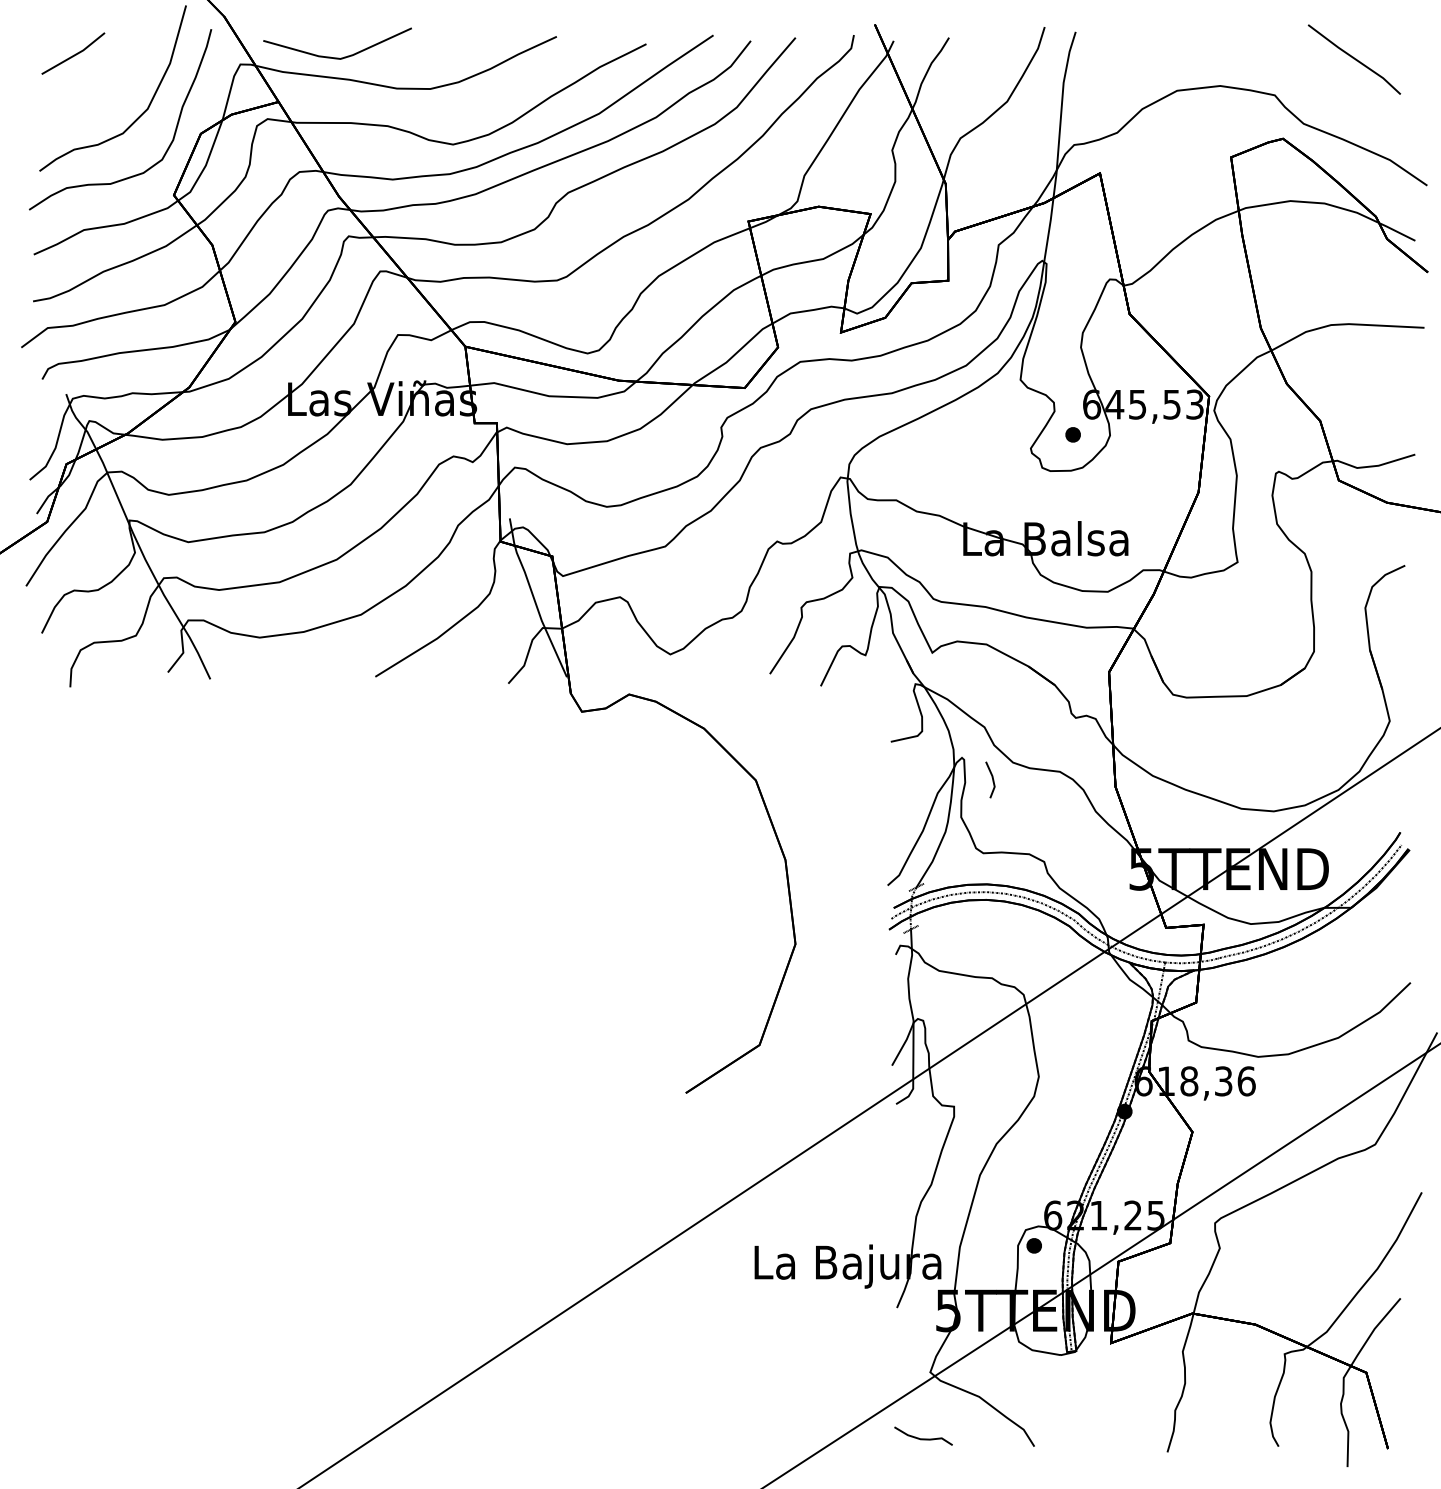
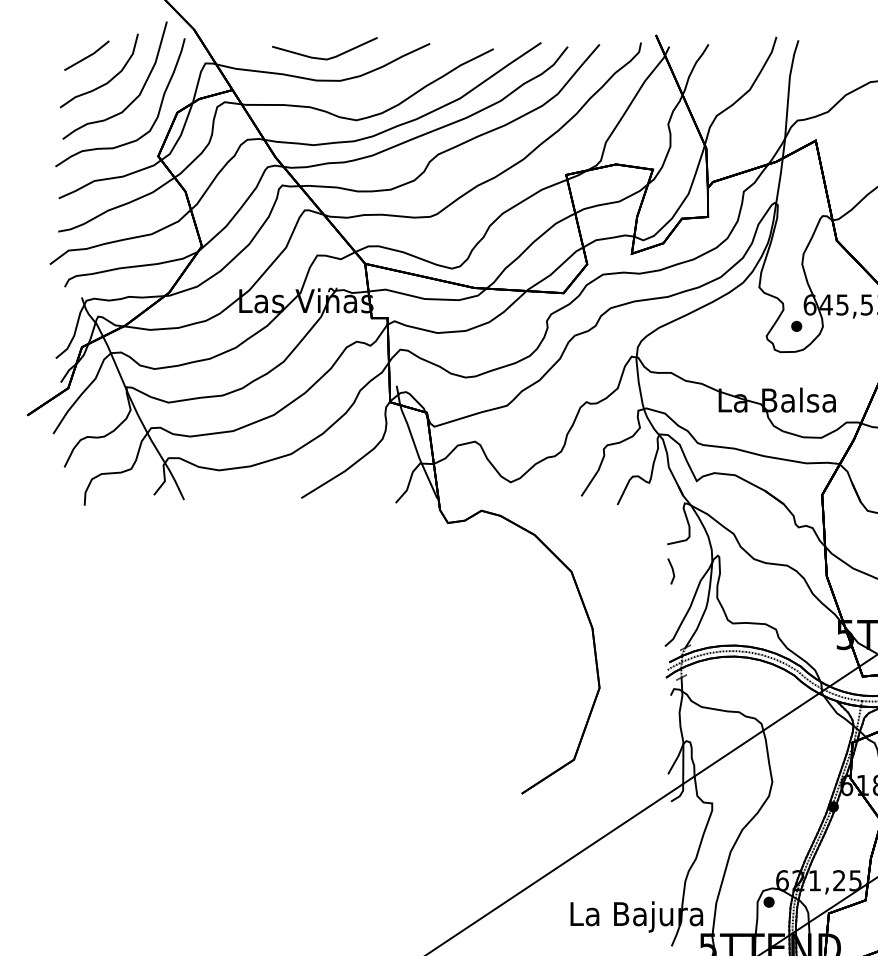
line: (337, 57) -> (324, 58), moved
curve: (103, 89) -> (108, 81), added
line: (992, 779) -> (672, 571), moved

